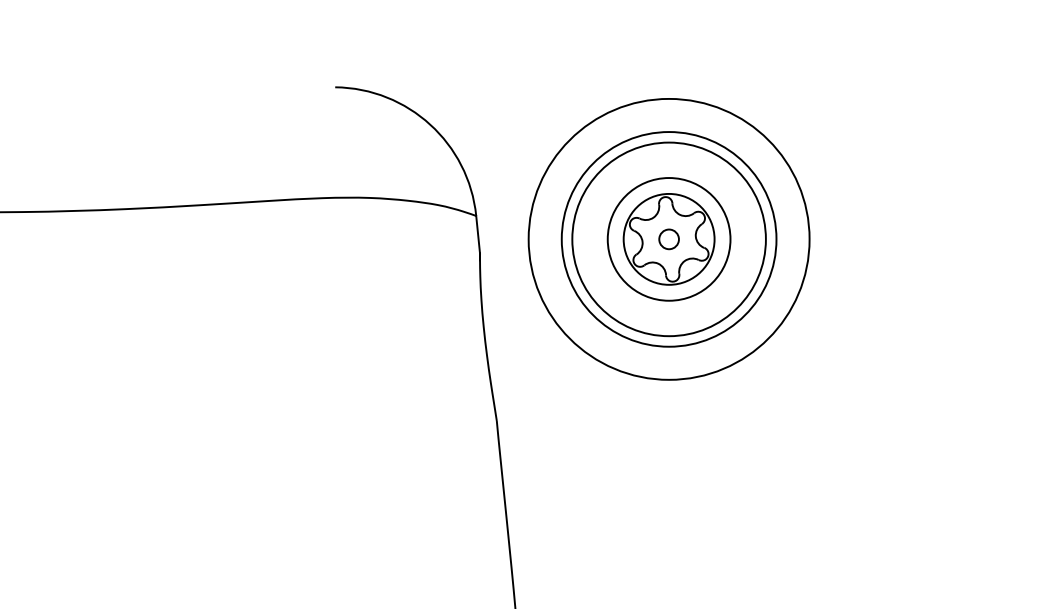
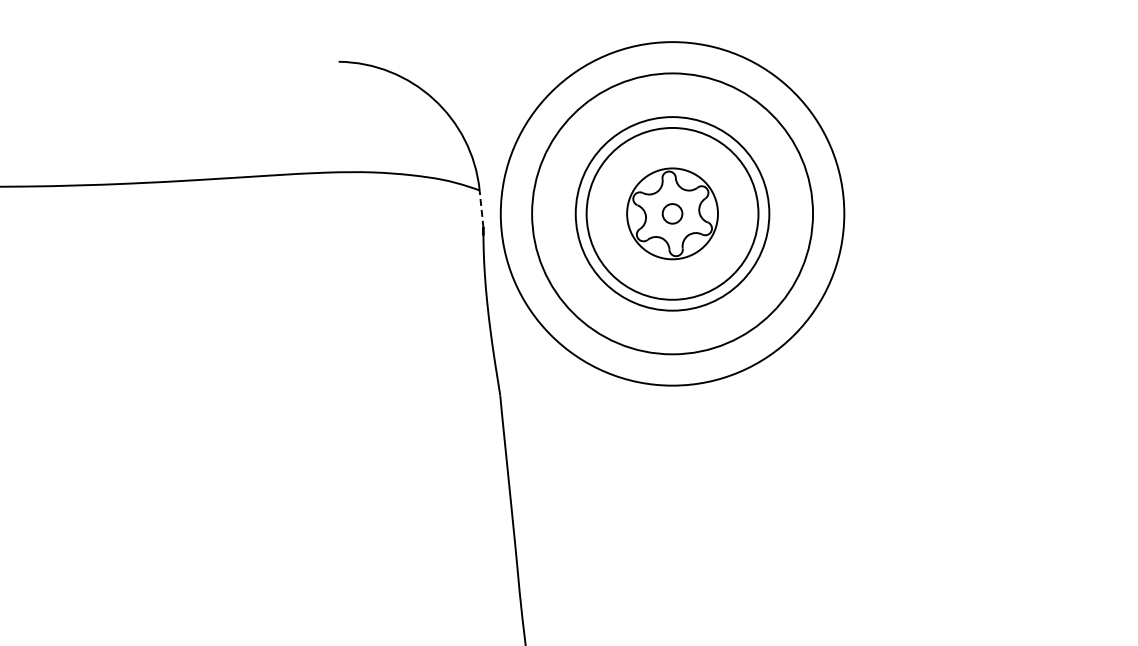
line: (478, 235) -> (481, 209), solid -> dashed
circle: (669, 239) -> (672, 213), size x1.4
circle: (669, 239) -> (672, 213), size x1.6

